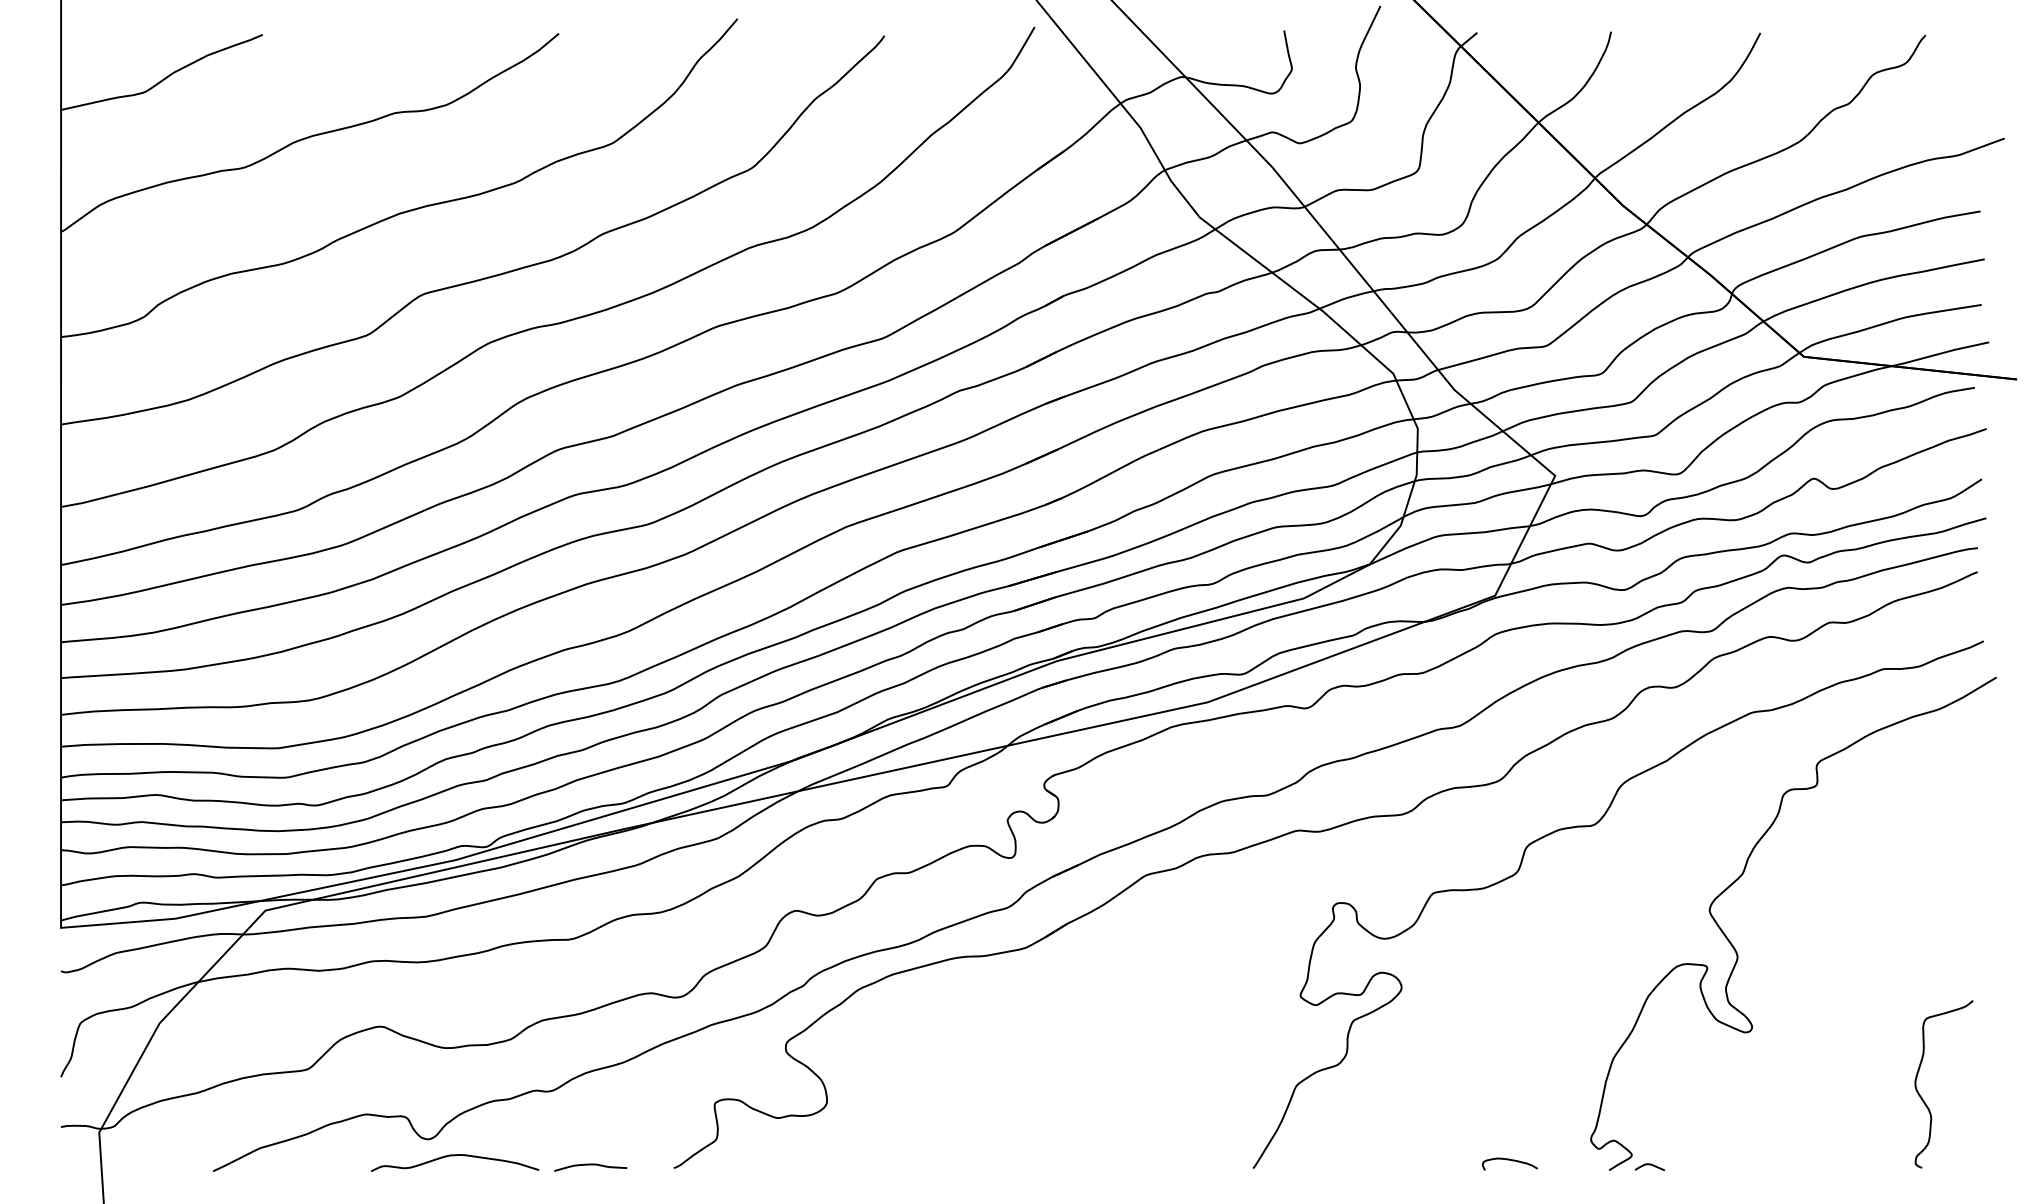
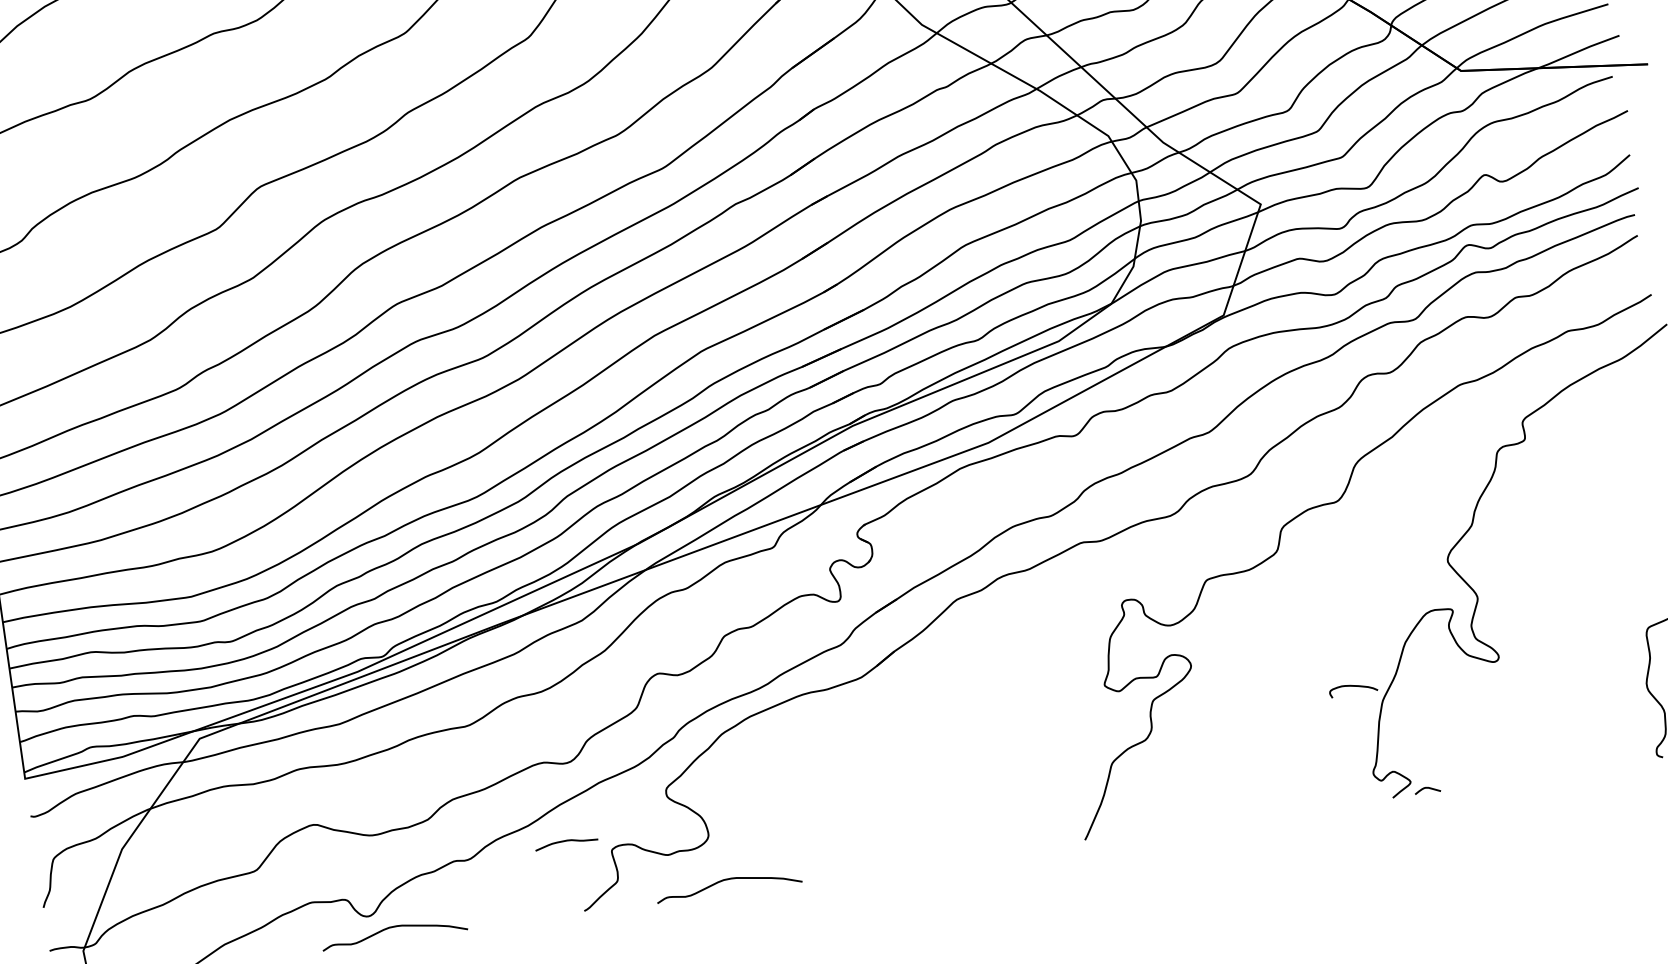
curve: (841, 1156) -> (727, 880), added
curve: (1509, 1160) -> (1352, 686), moved
curve: (590, 1165) -> (566, 841), moved

